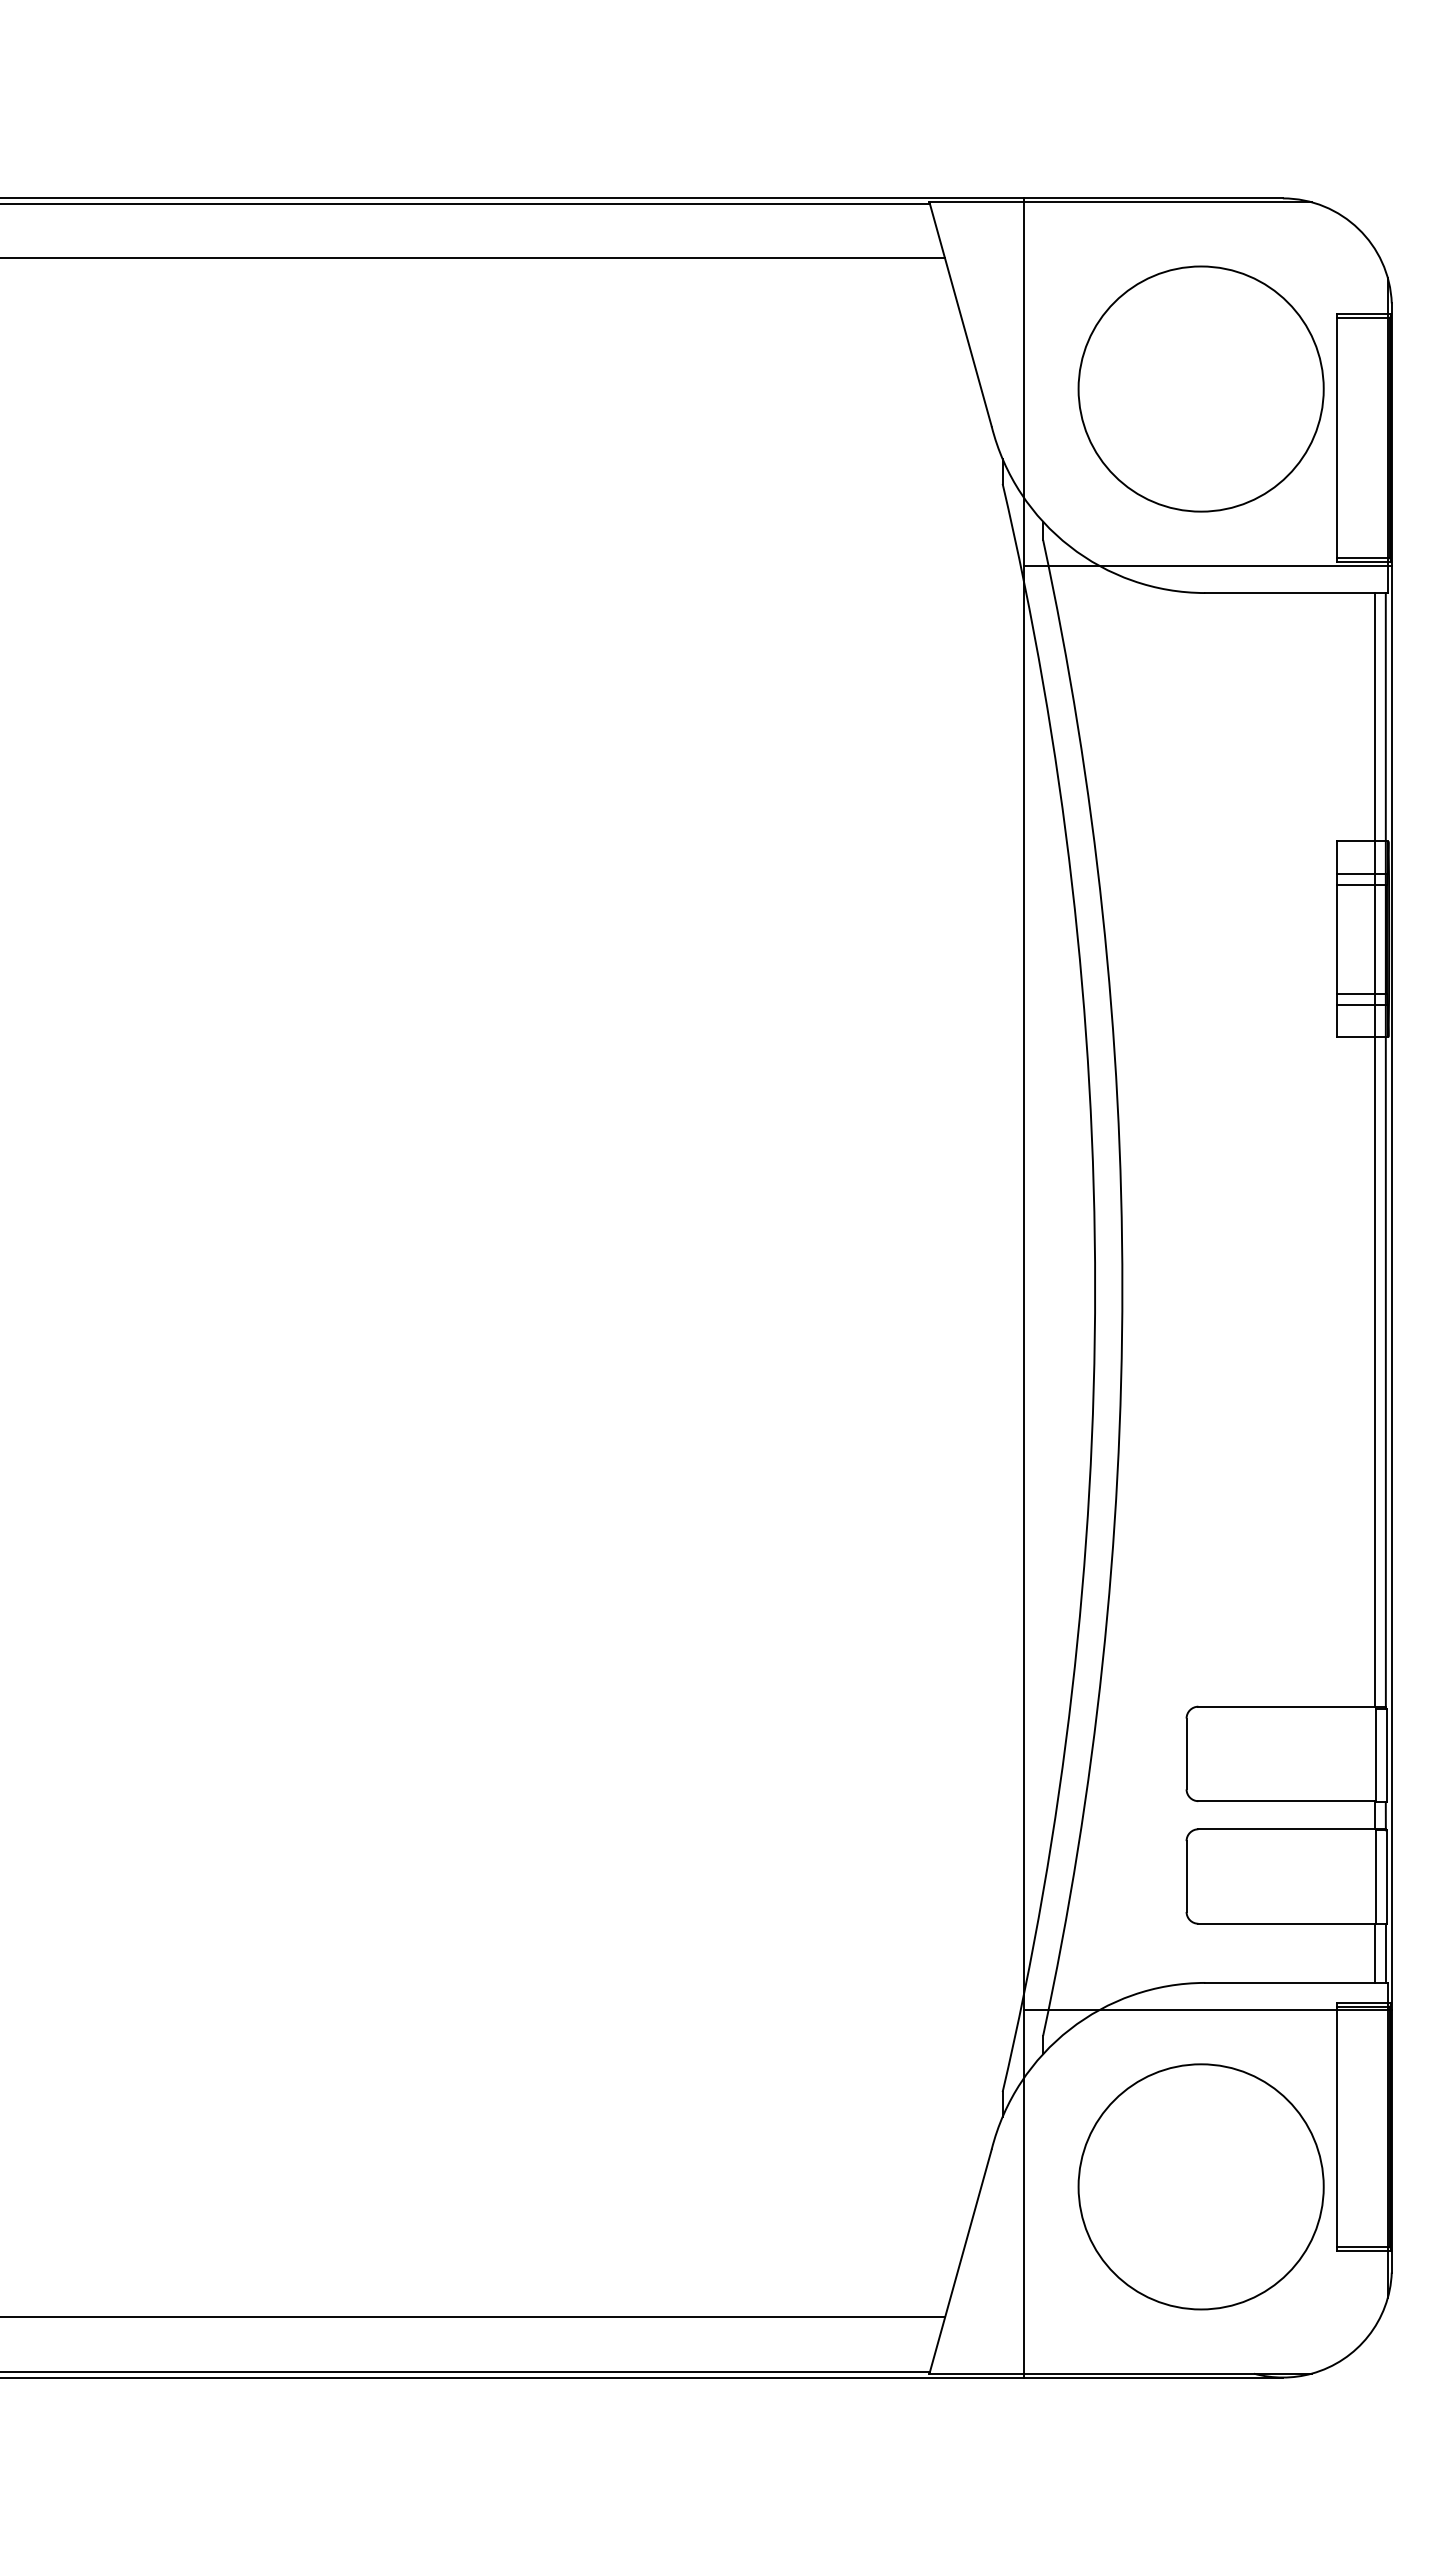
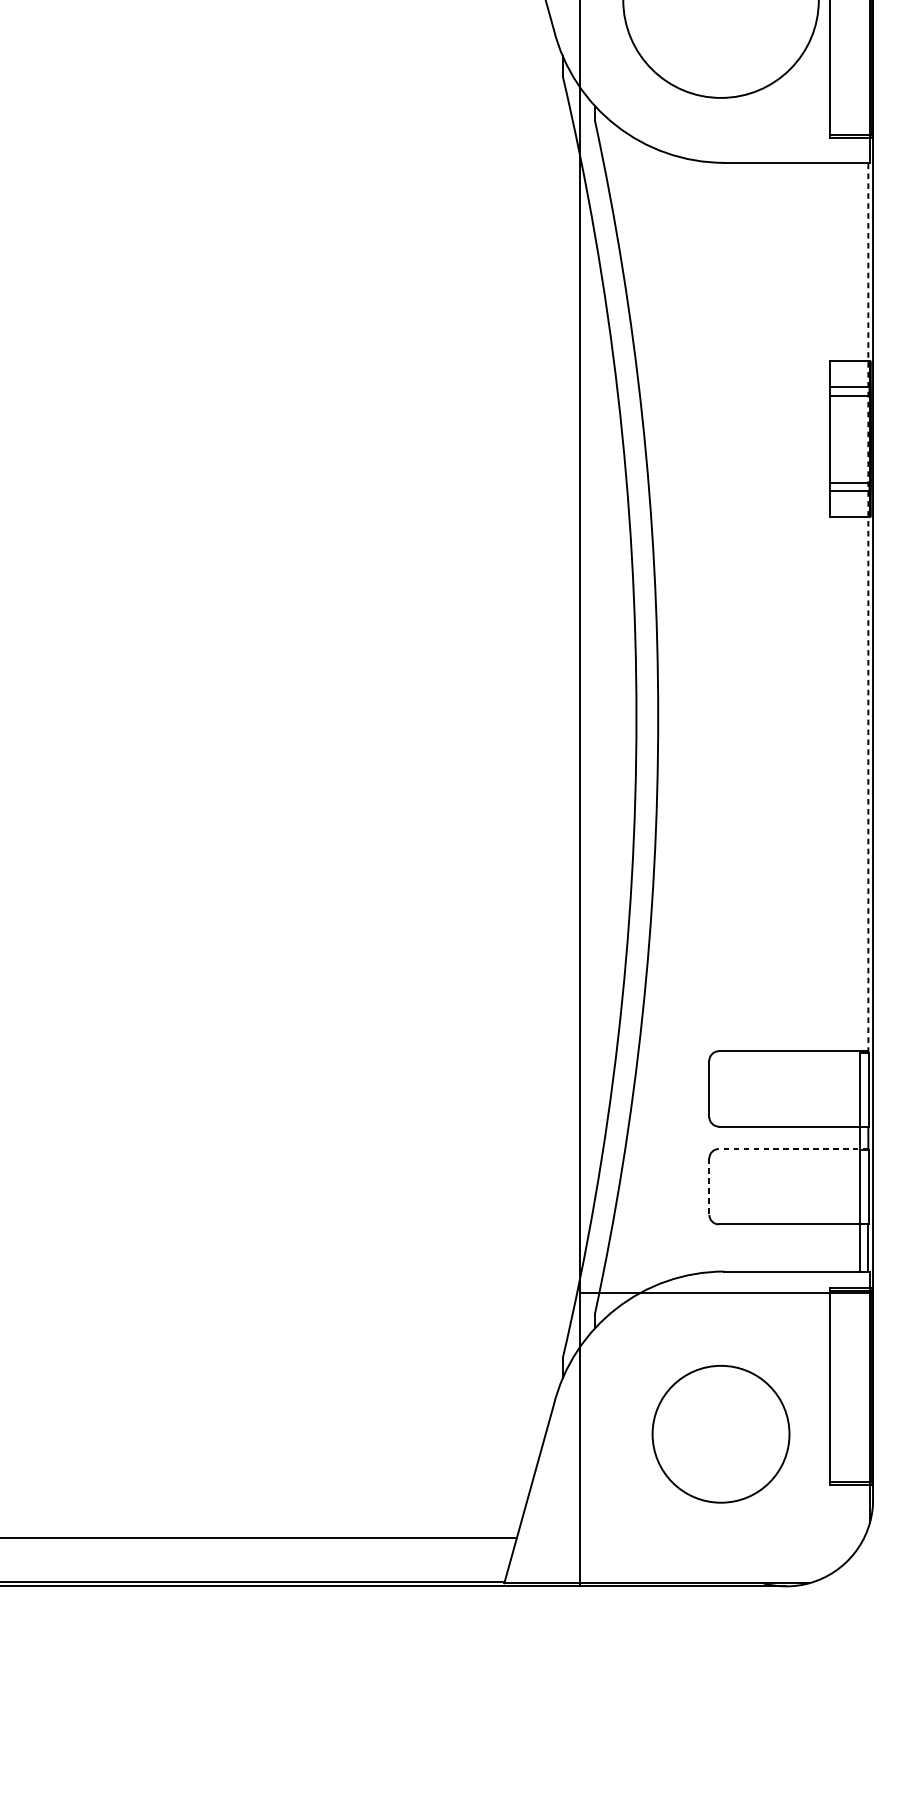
line: (1207, 566) -> (726, 141), removed
line: (1374, 1149) -> (859, 606), removed
line: (1385, 1150) -> (868, 607), solid -> dashed
line: (1292, 1829) -> (793, 1149), solid -> dashed
line: (1186, 1877) -> (709, 1187), solid -> dashed
circle: (1200, 2186) -> (720, 1433), size x0.7

